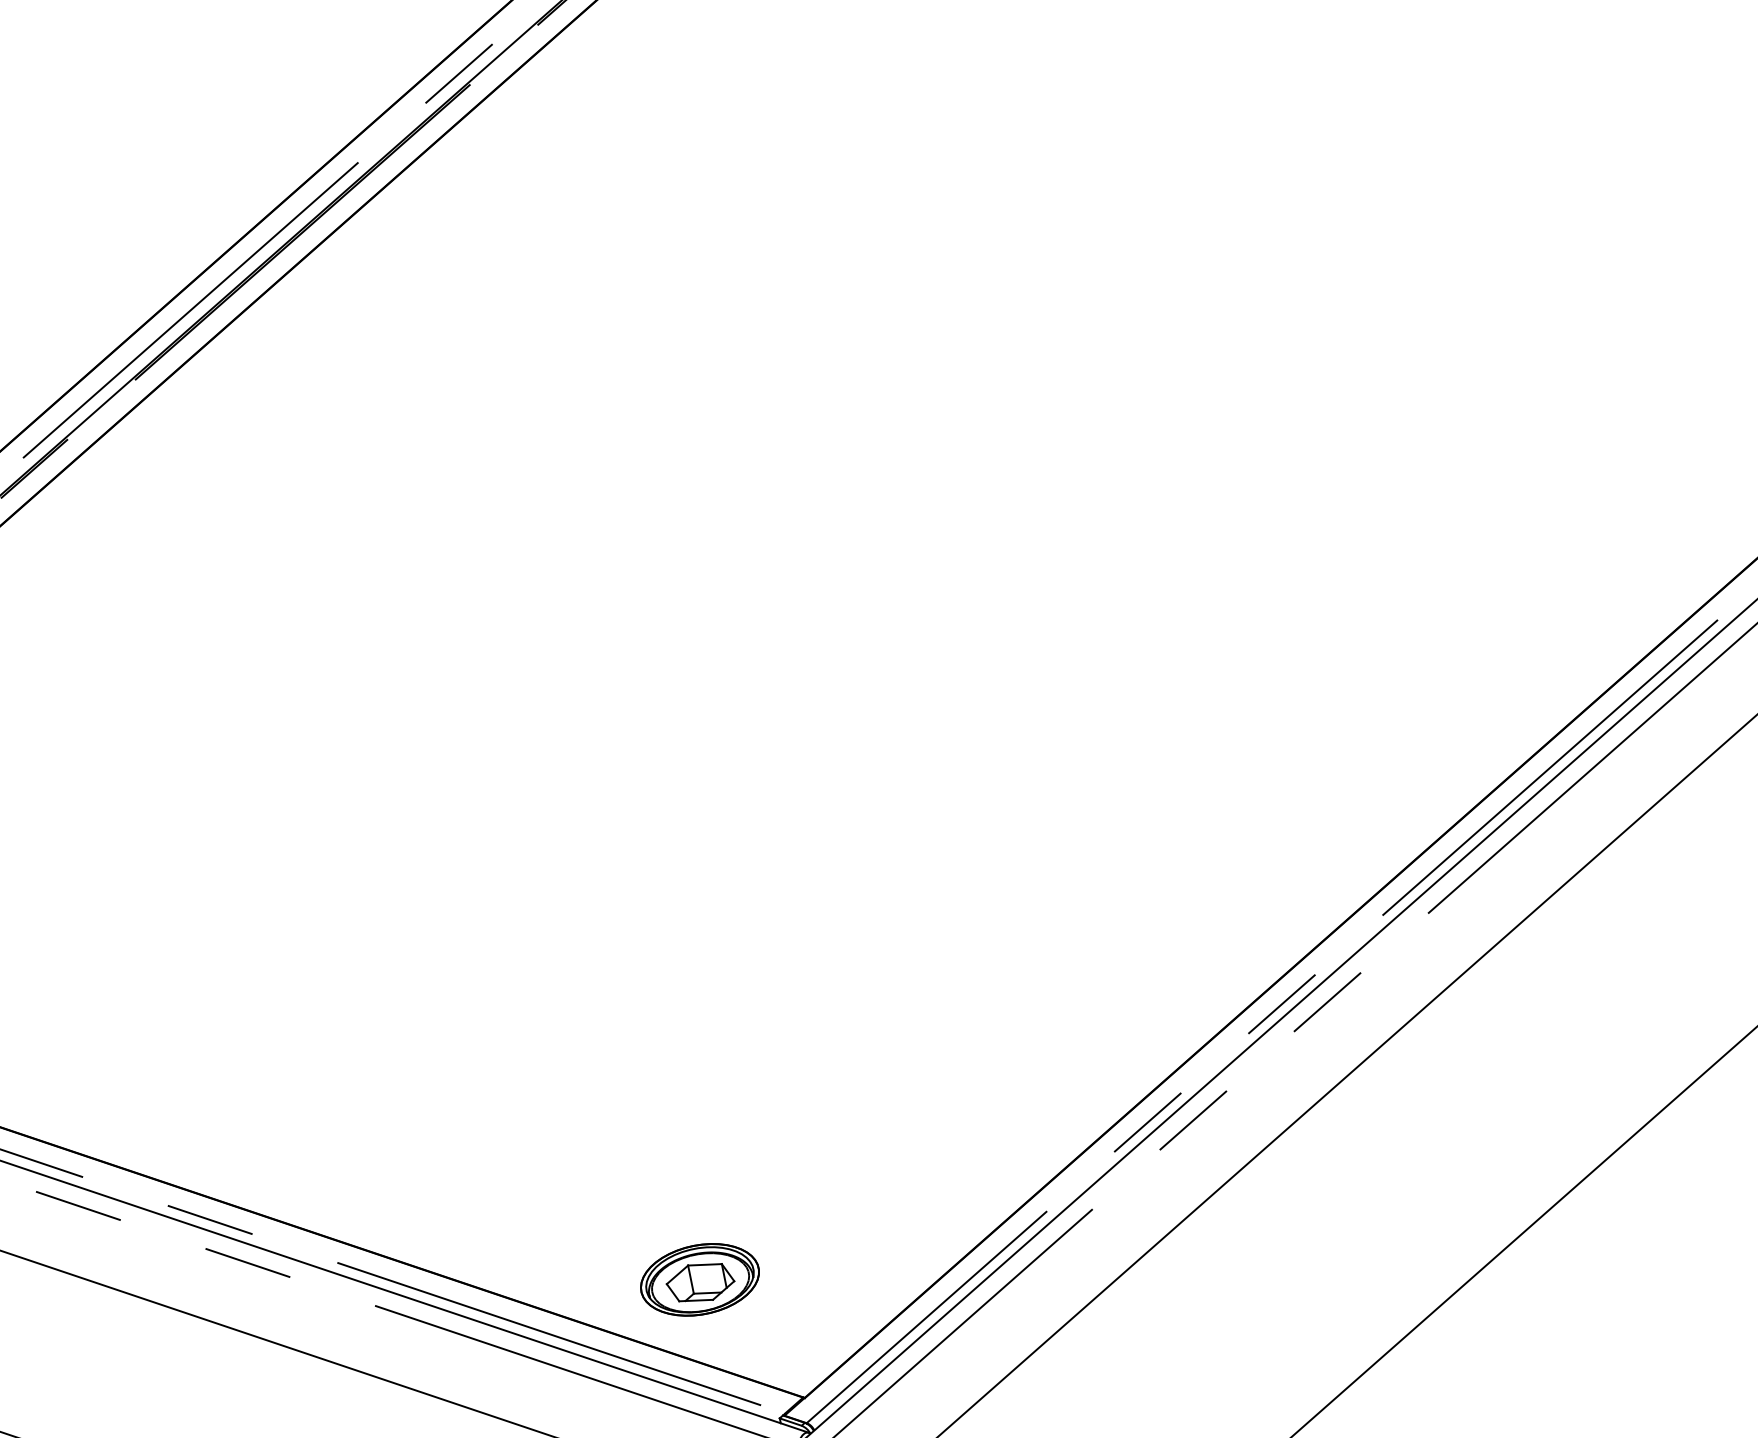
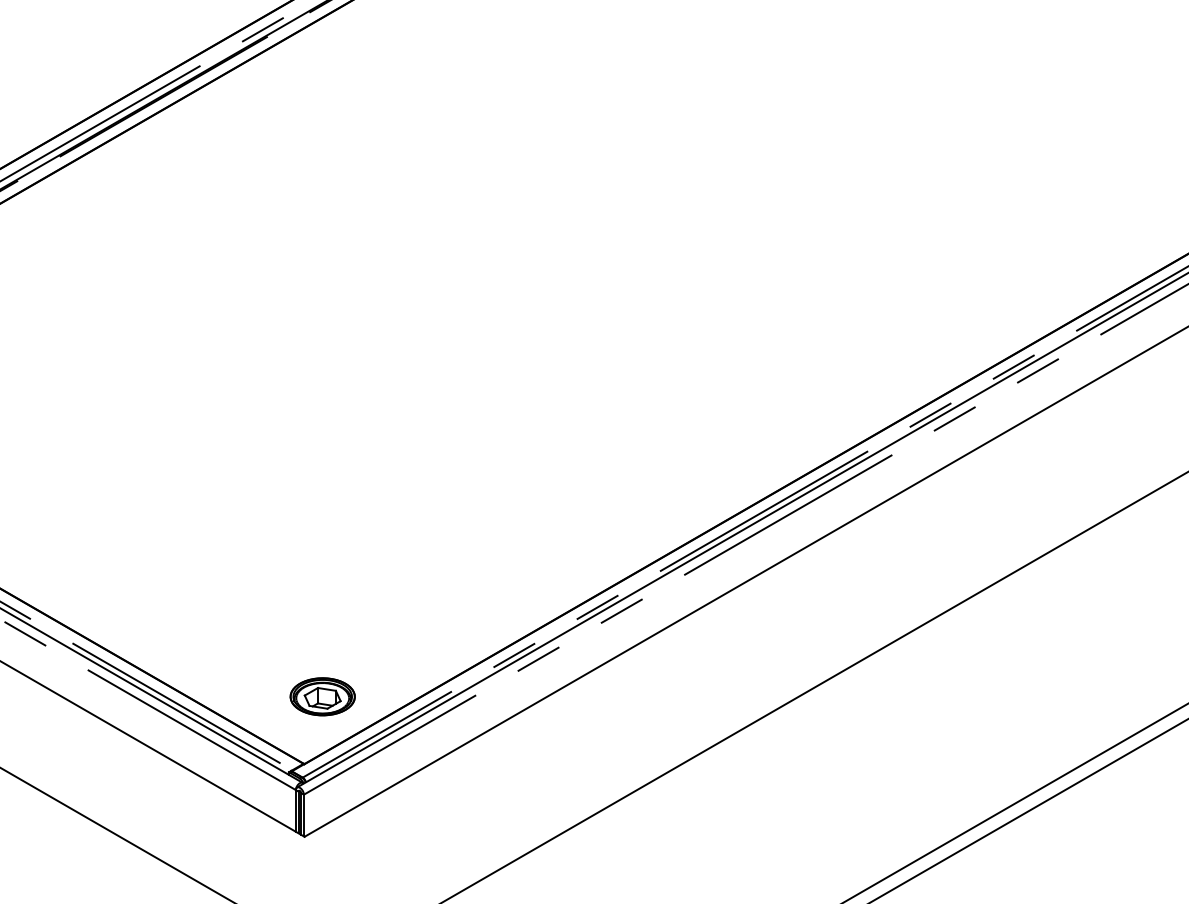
part: (699, 1279) -> (322, 696), moved

